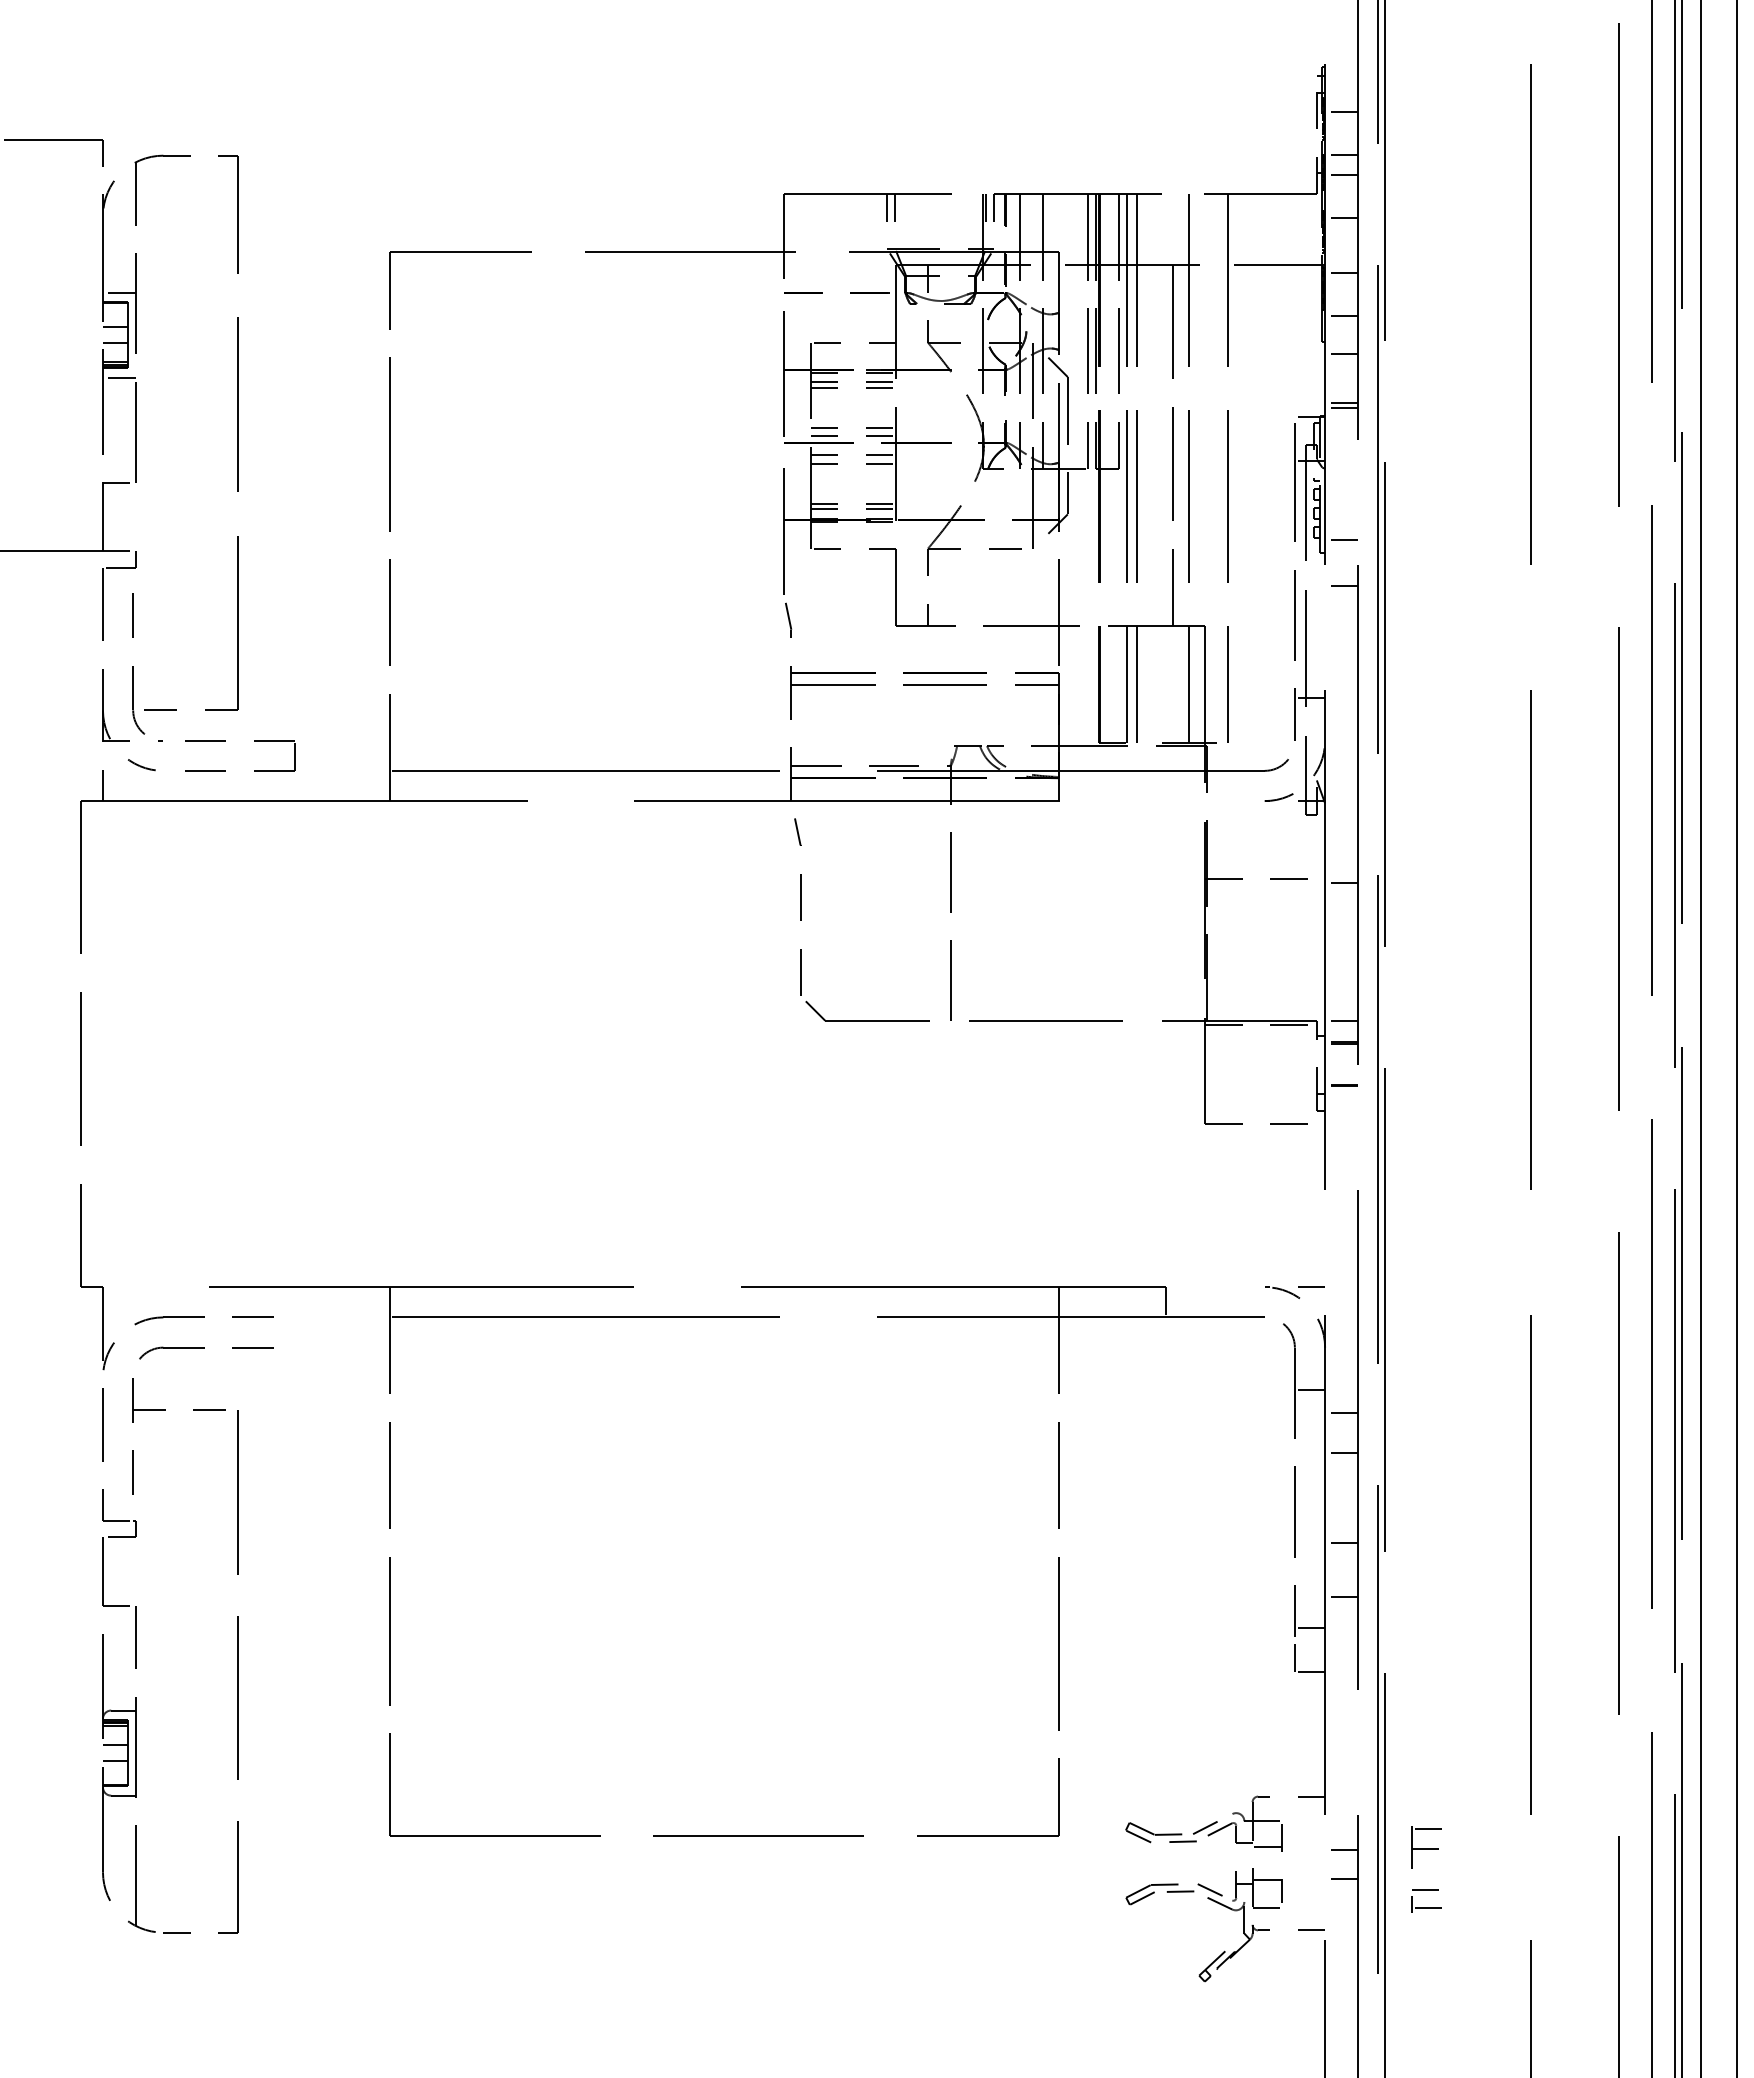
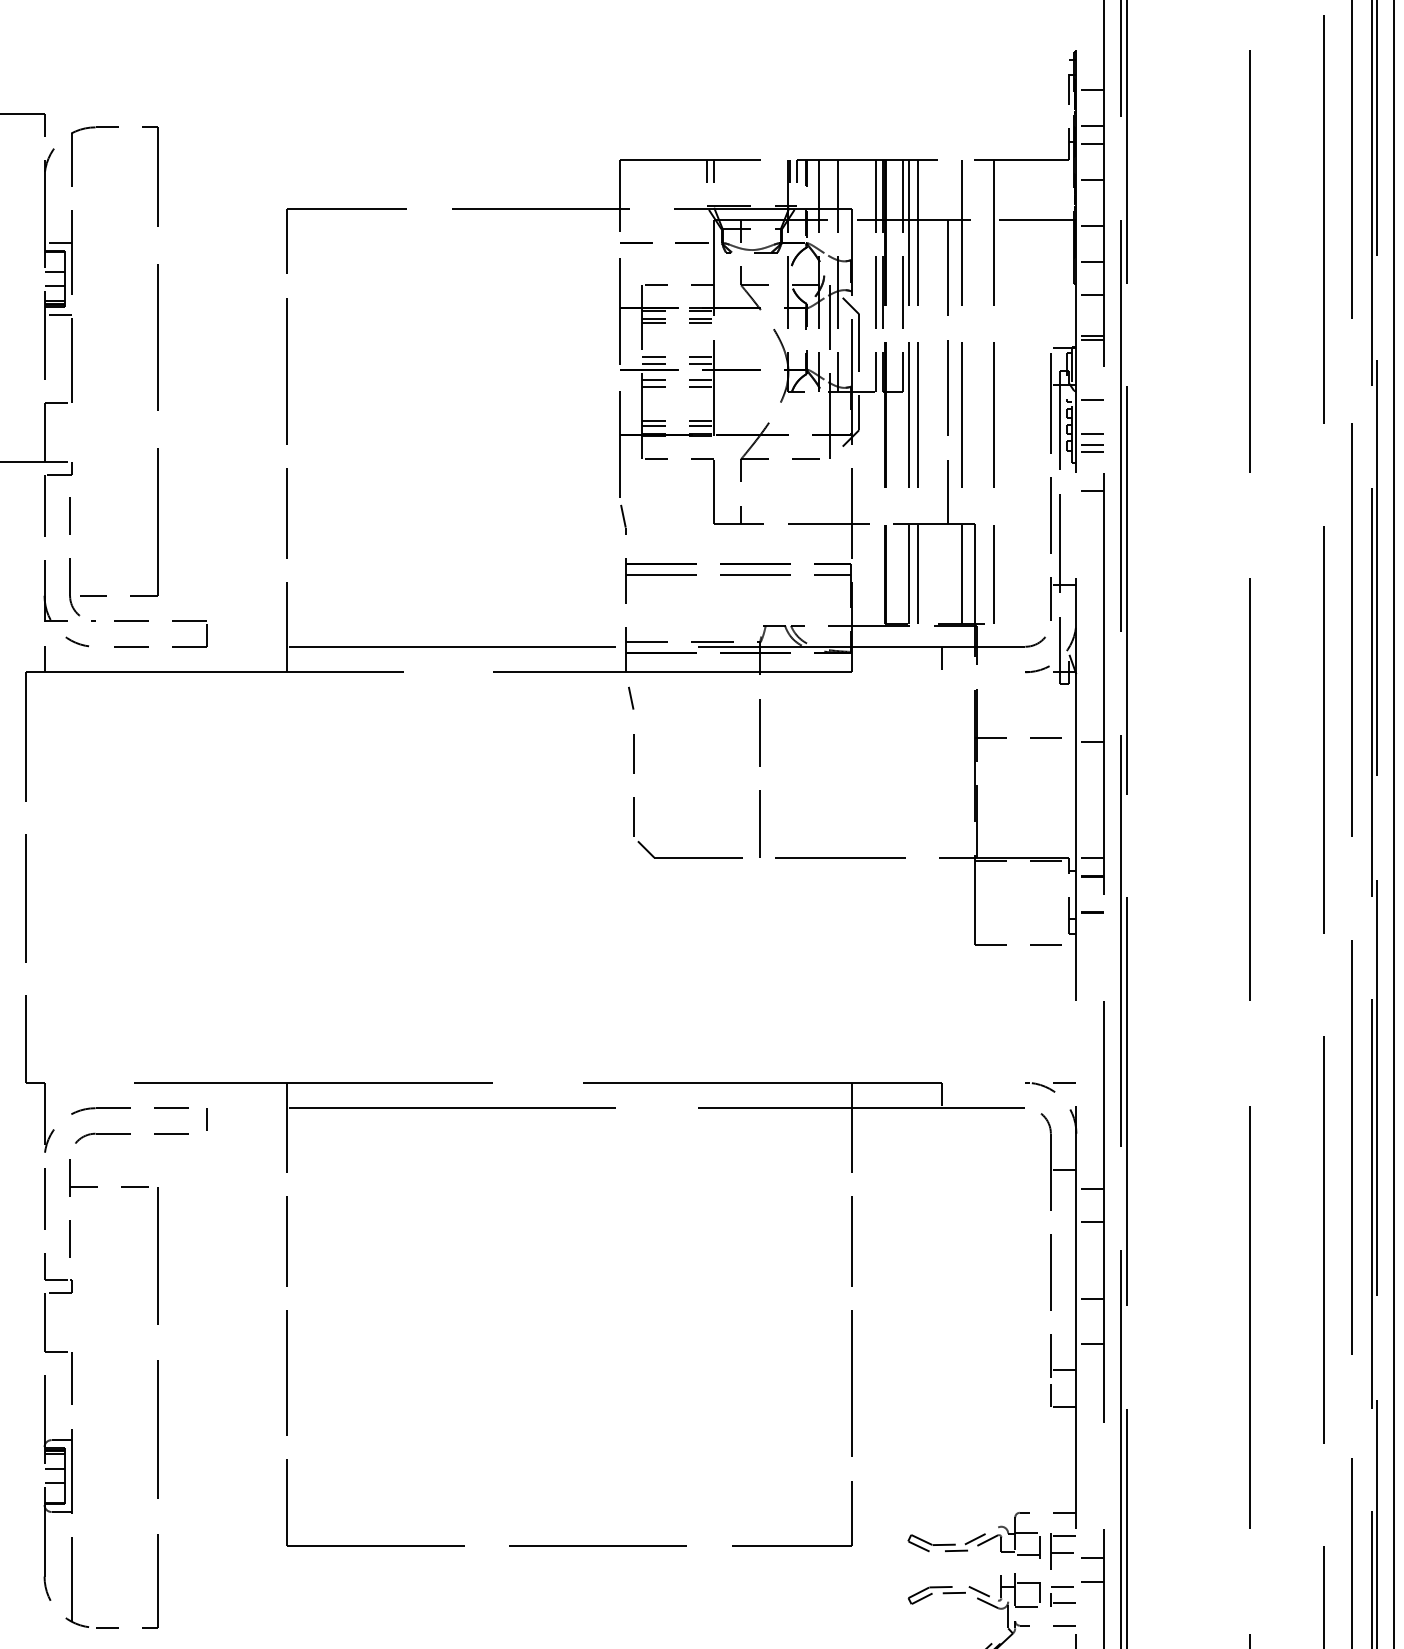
line: (1341, 479) -> (1090, 400), added
line: (1341, 518) -> (1090, 433), added
line: (1341, 532) -> (1090, 445), added
line: (1165, 785) -> (941, 659), added
line: (295, 1332) -> (207, 1120), added
part: (1412, 1868) -> (1051, 1569), moved

